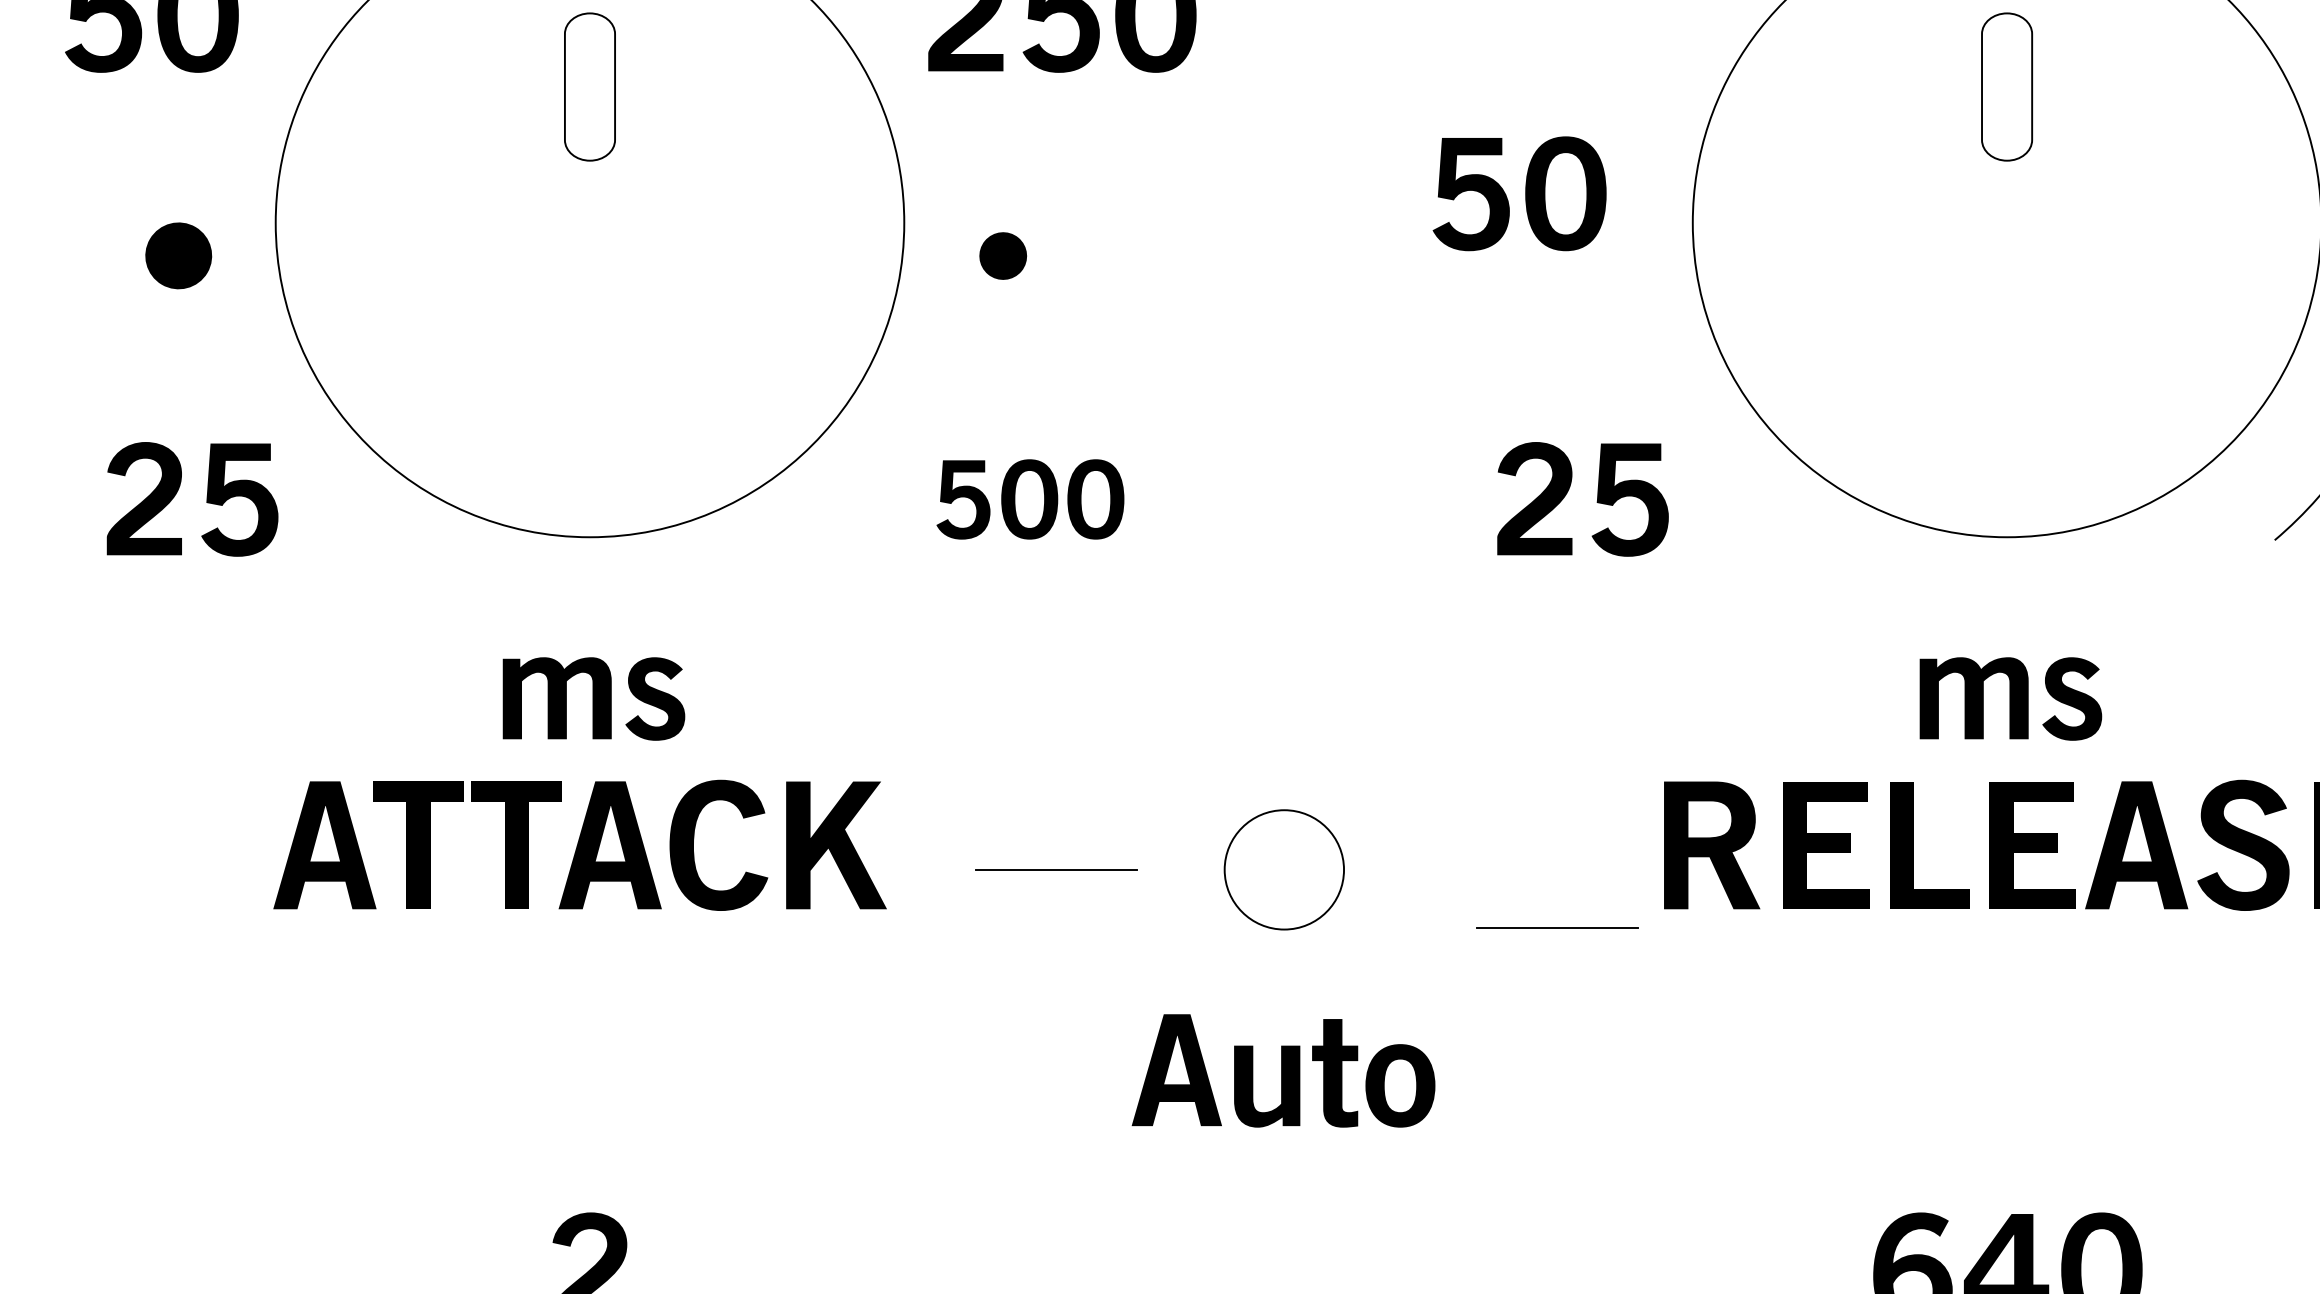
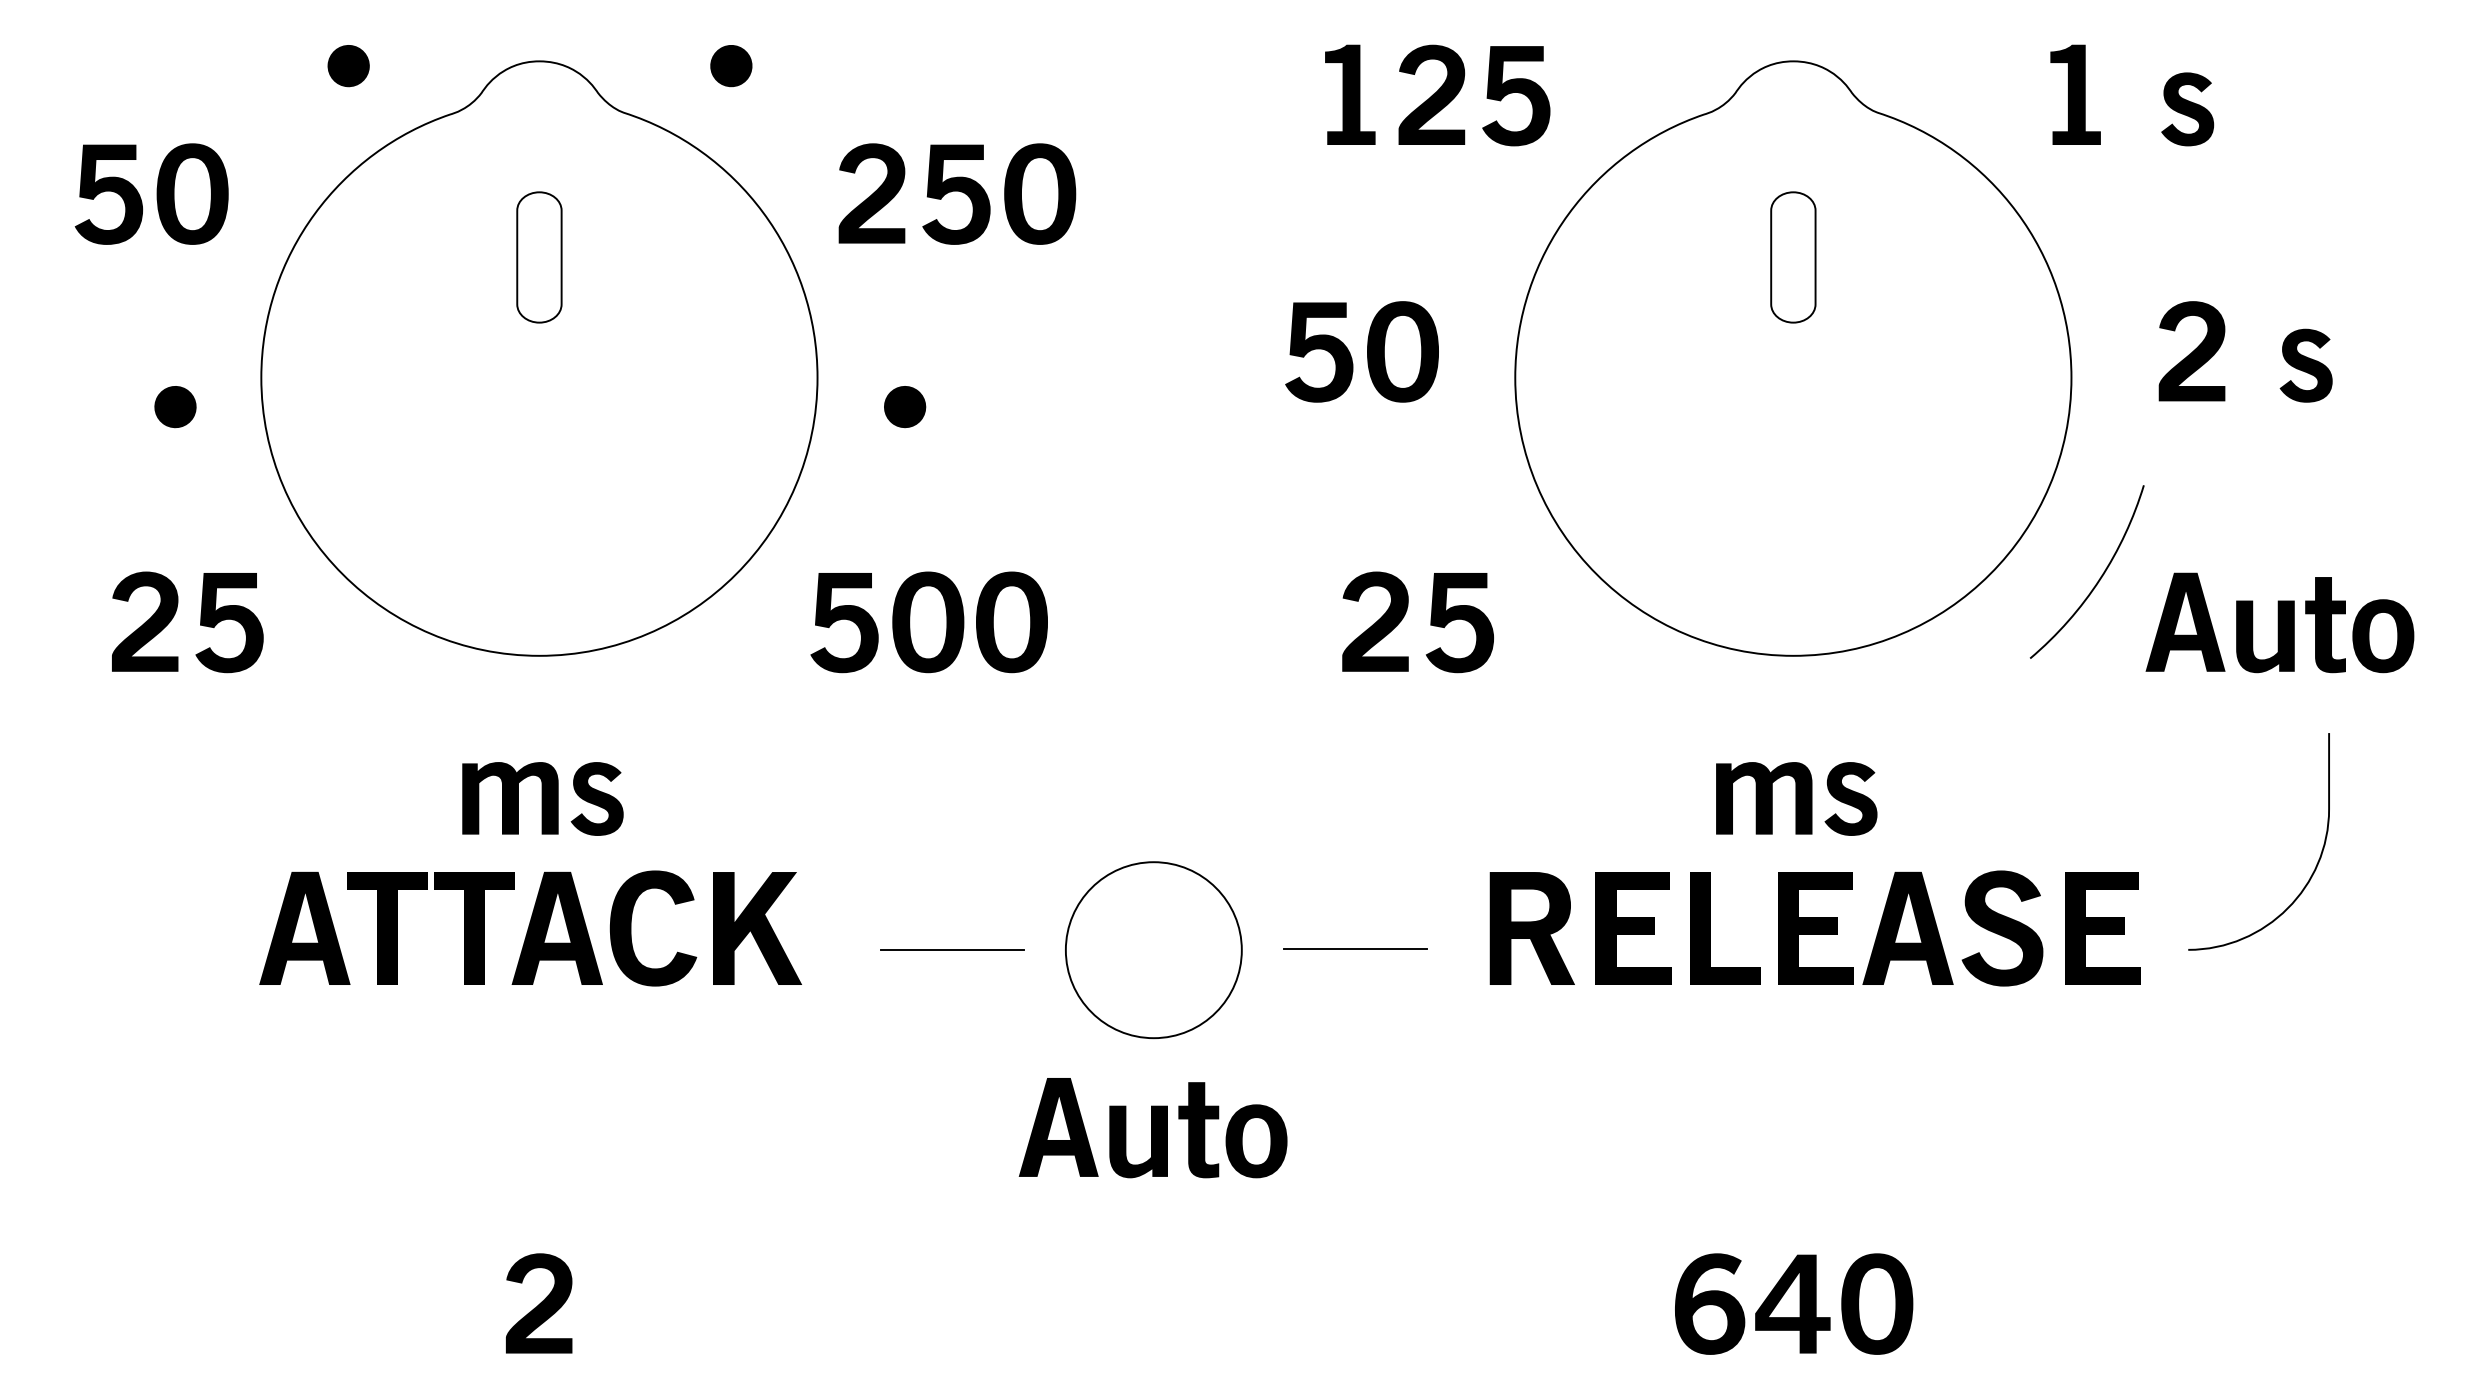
part: (178, 256) -> (175, 407), size x0.71
part: (1029, 499) -> (928, 622), size x1.43
circle: (1283, 870) -> (1153, 950), size x1.67
line: (1557, 927) -> (1355, 948), moved

